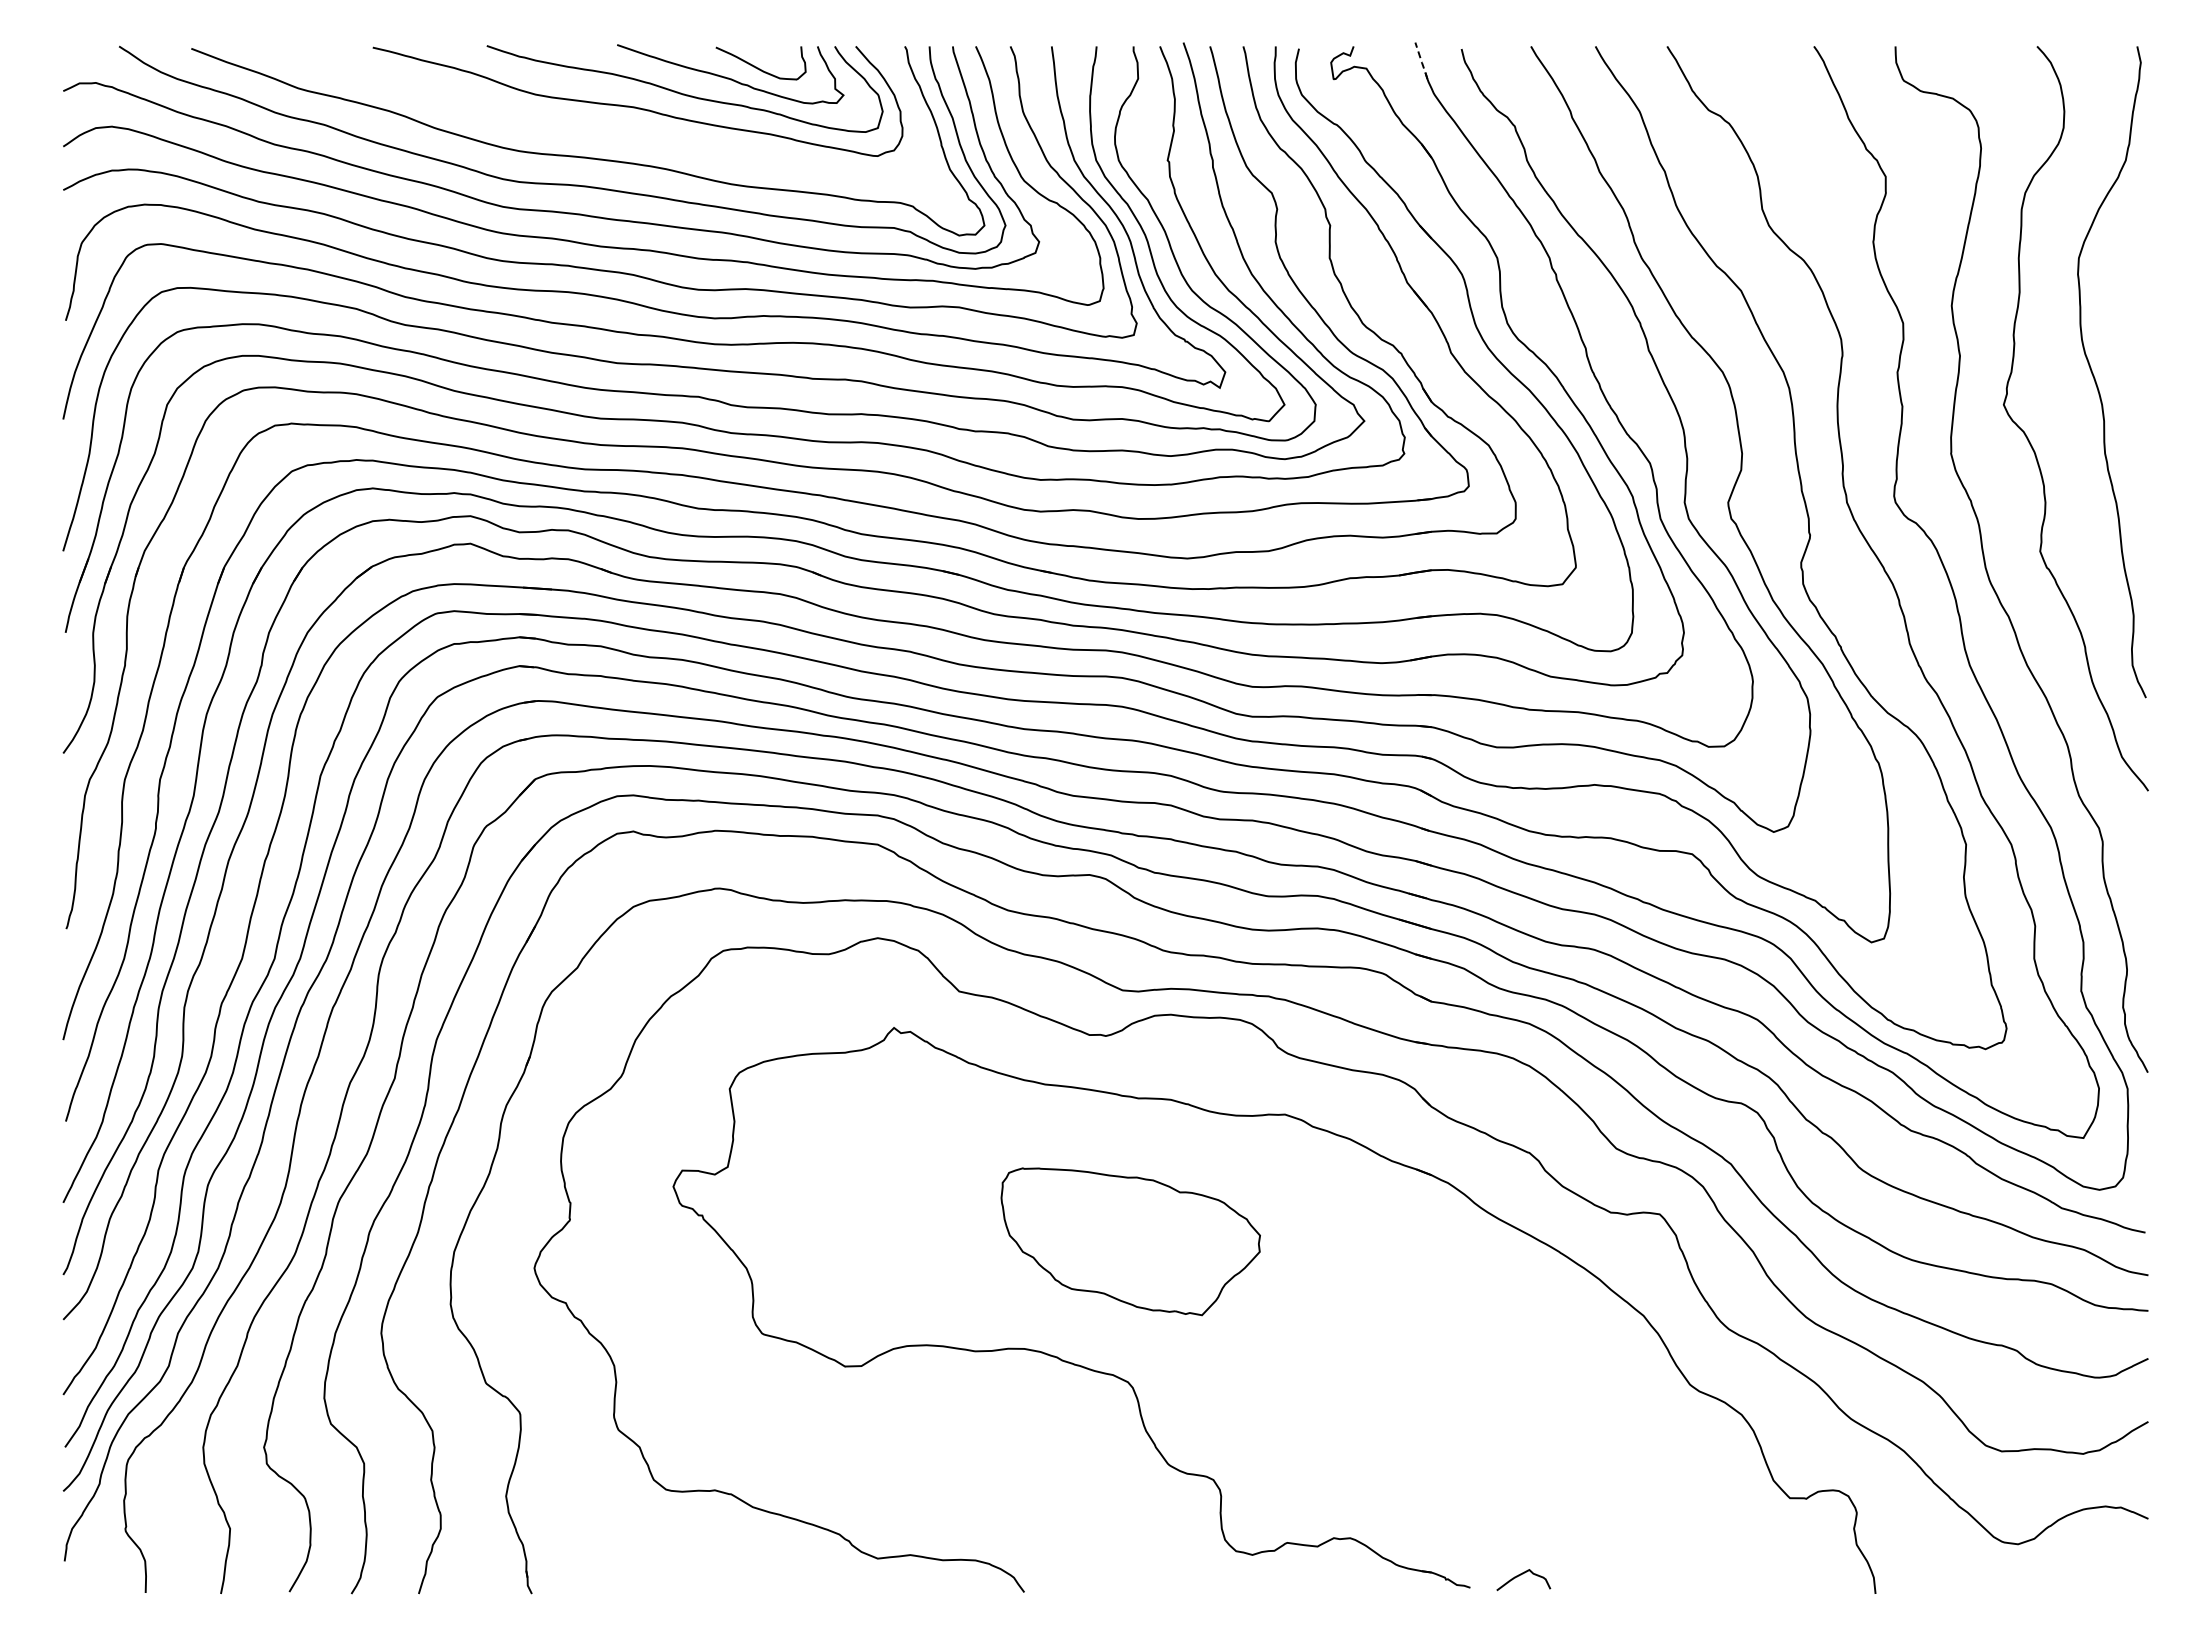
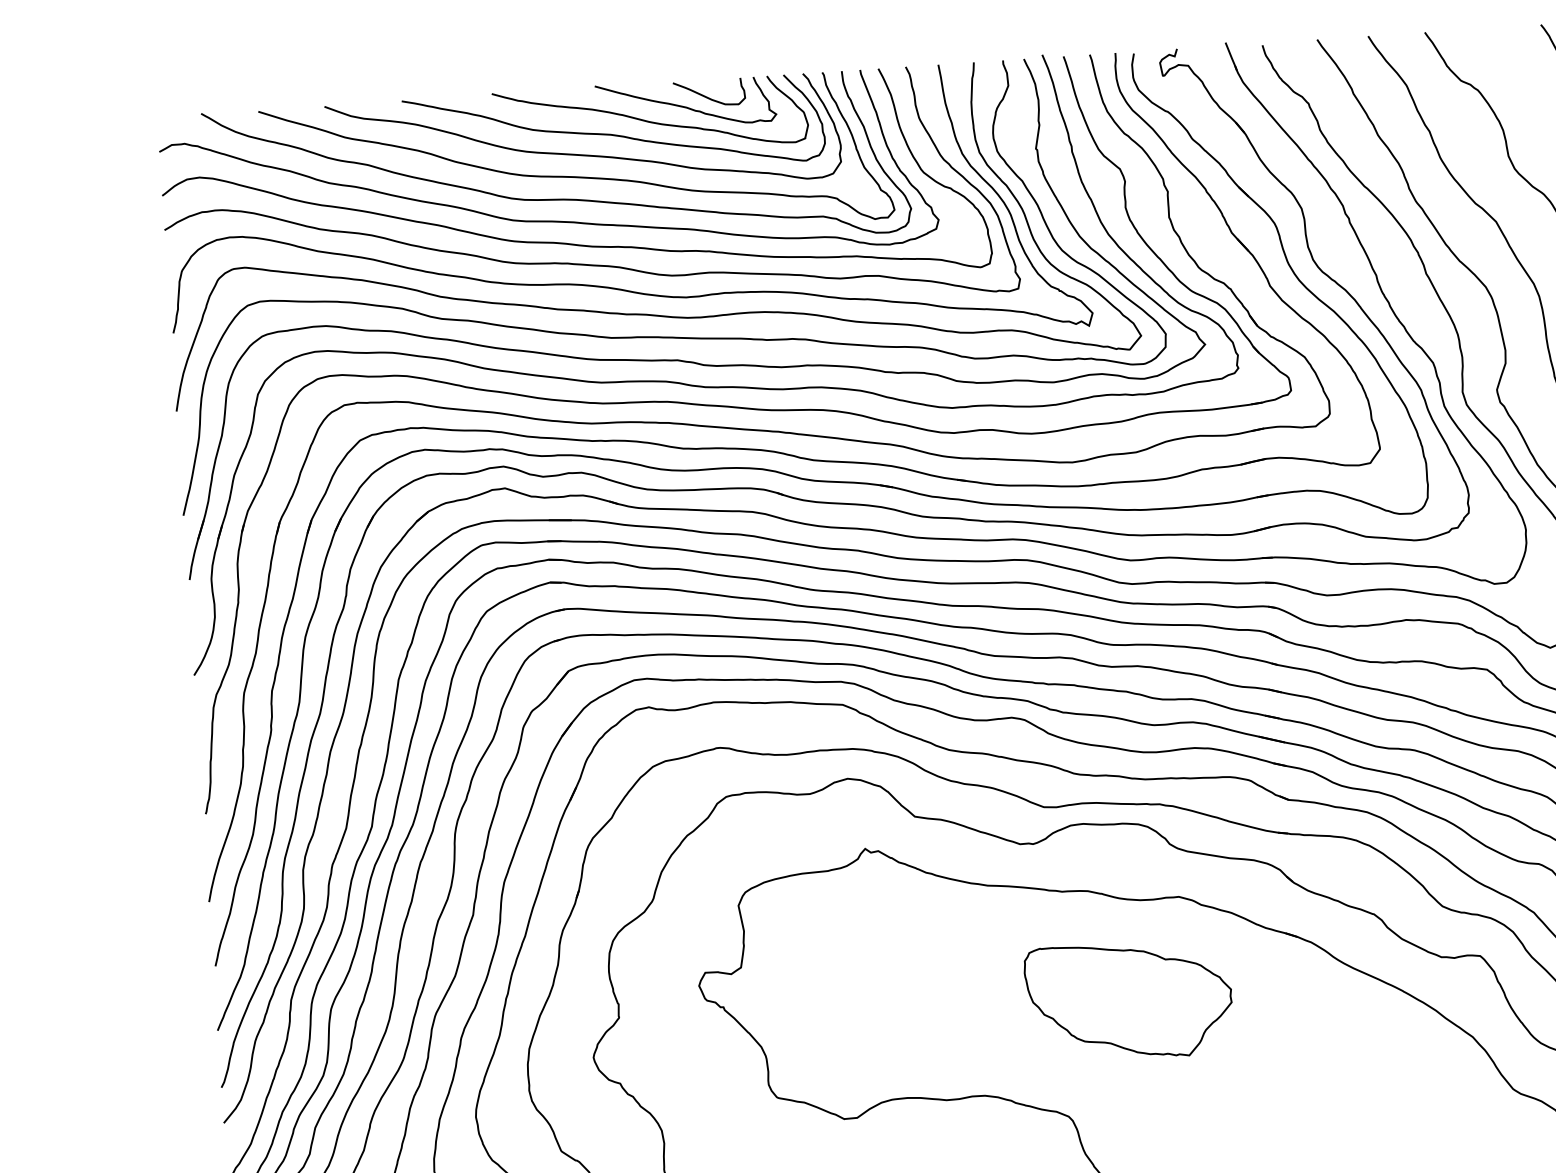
line: (1421, 61) -> (1231, 57), dashed -> solid
curve: (596, 129) -> (582, 154), added
part: (1130, 1241) -> (1128, 1000), moved

